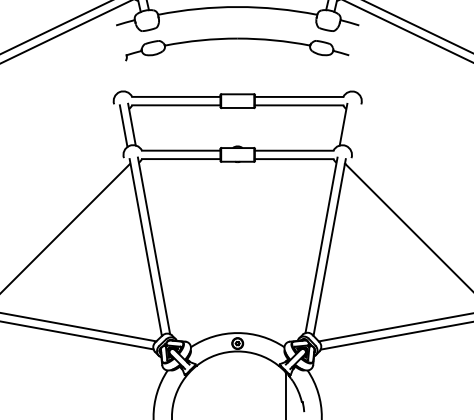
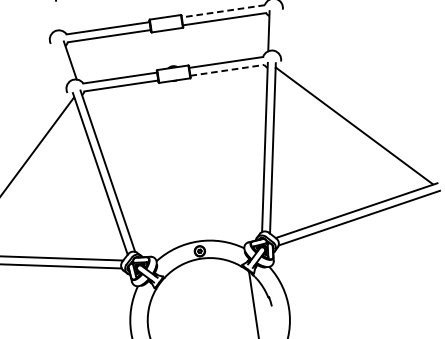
line: (298, 96) -> (222, 10), solid -> dashed
line: (123, 126) -> (62, 63), removed
line: (294, 159) -> (227, 70), solid -> dashed

